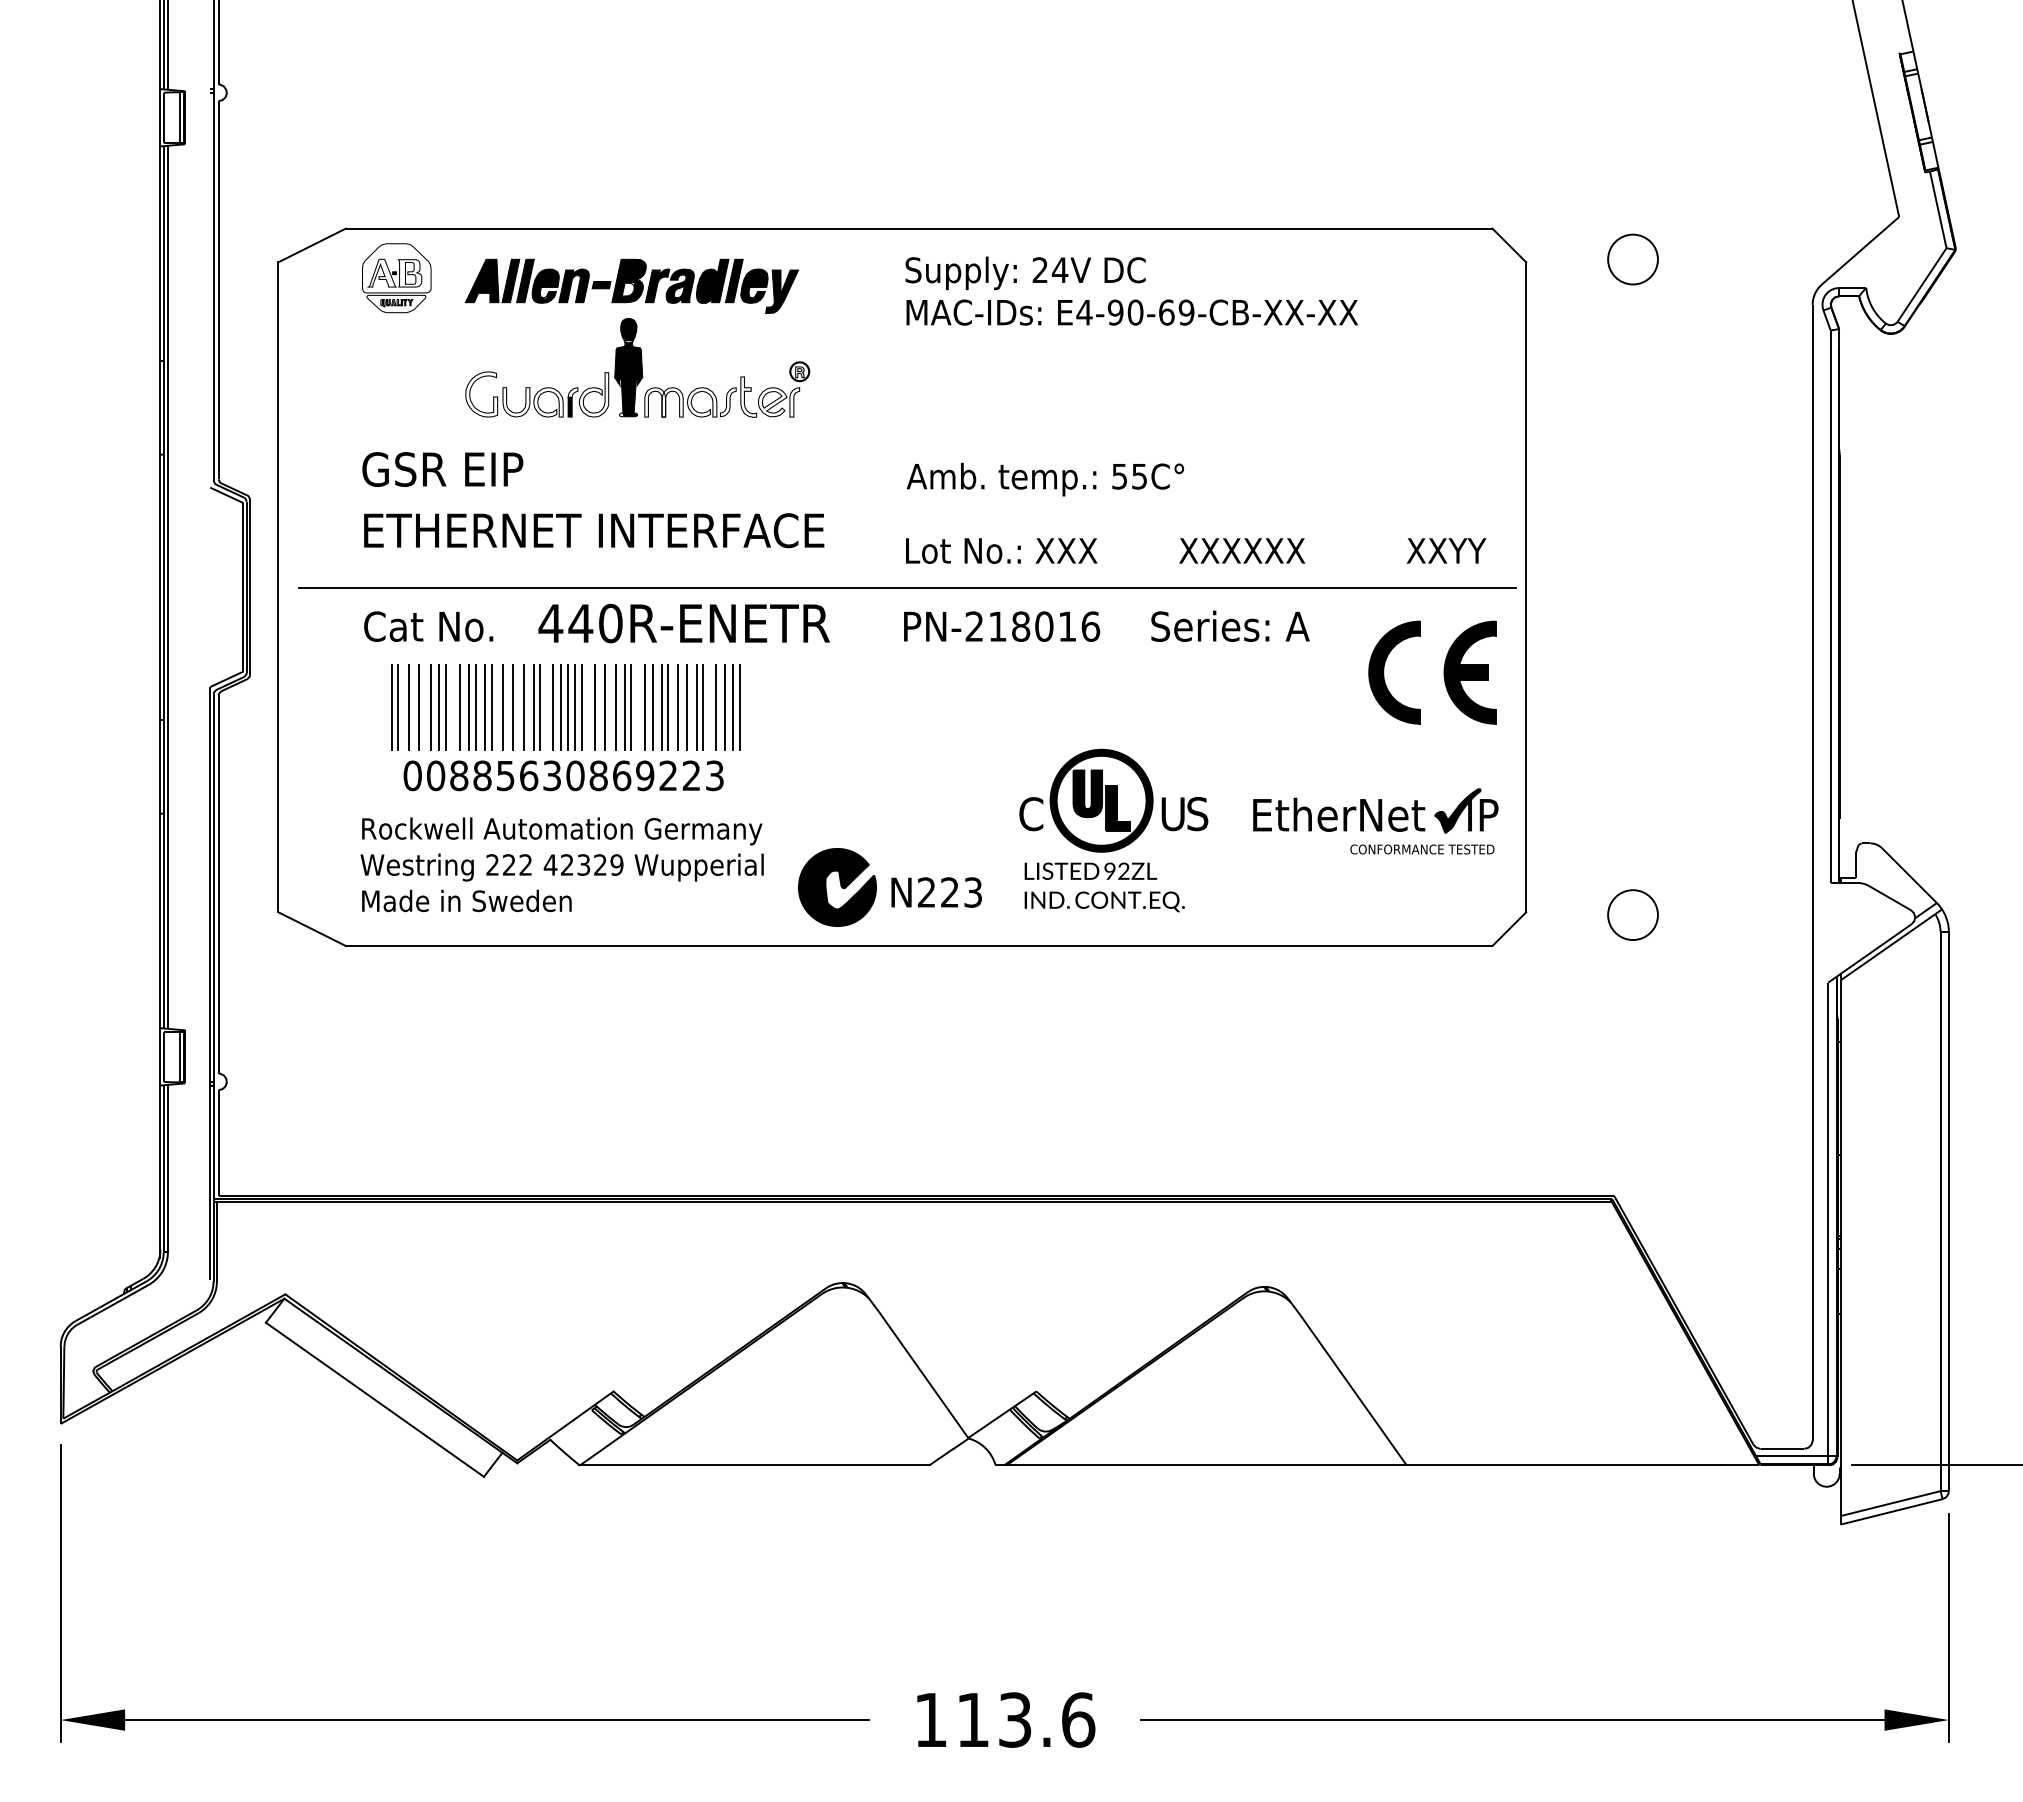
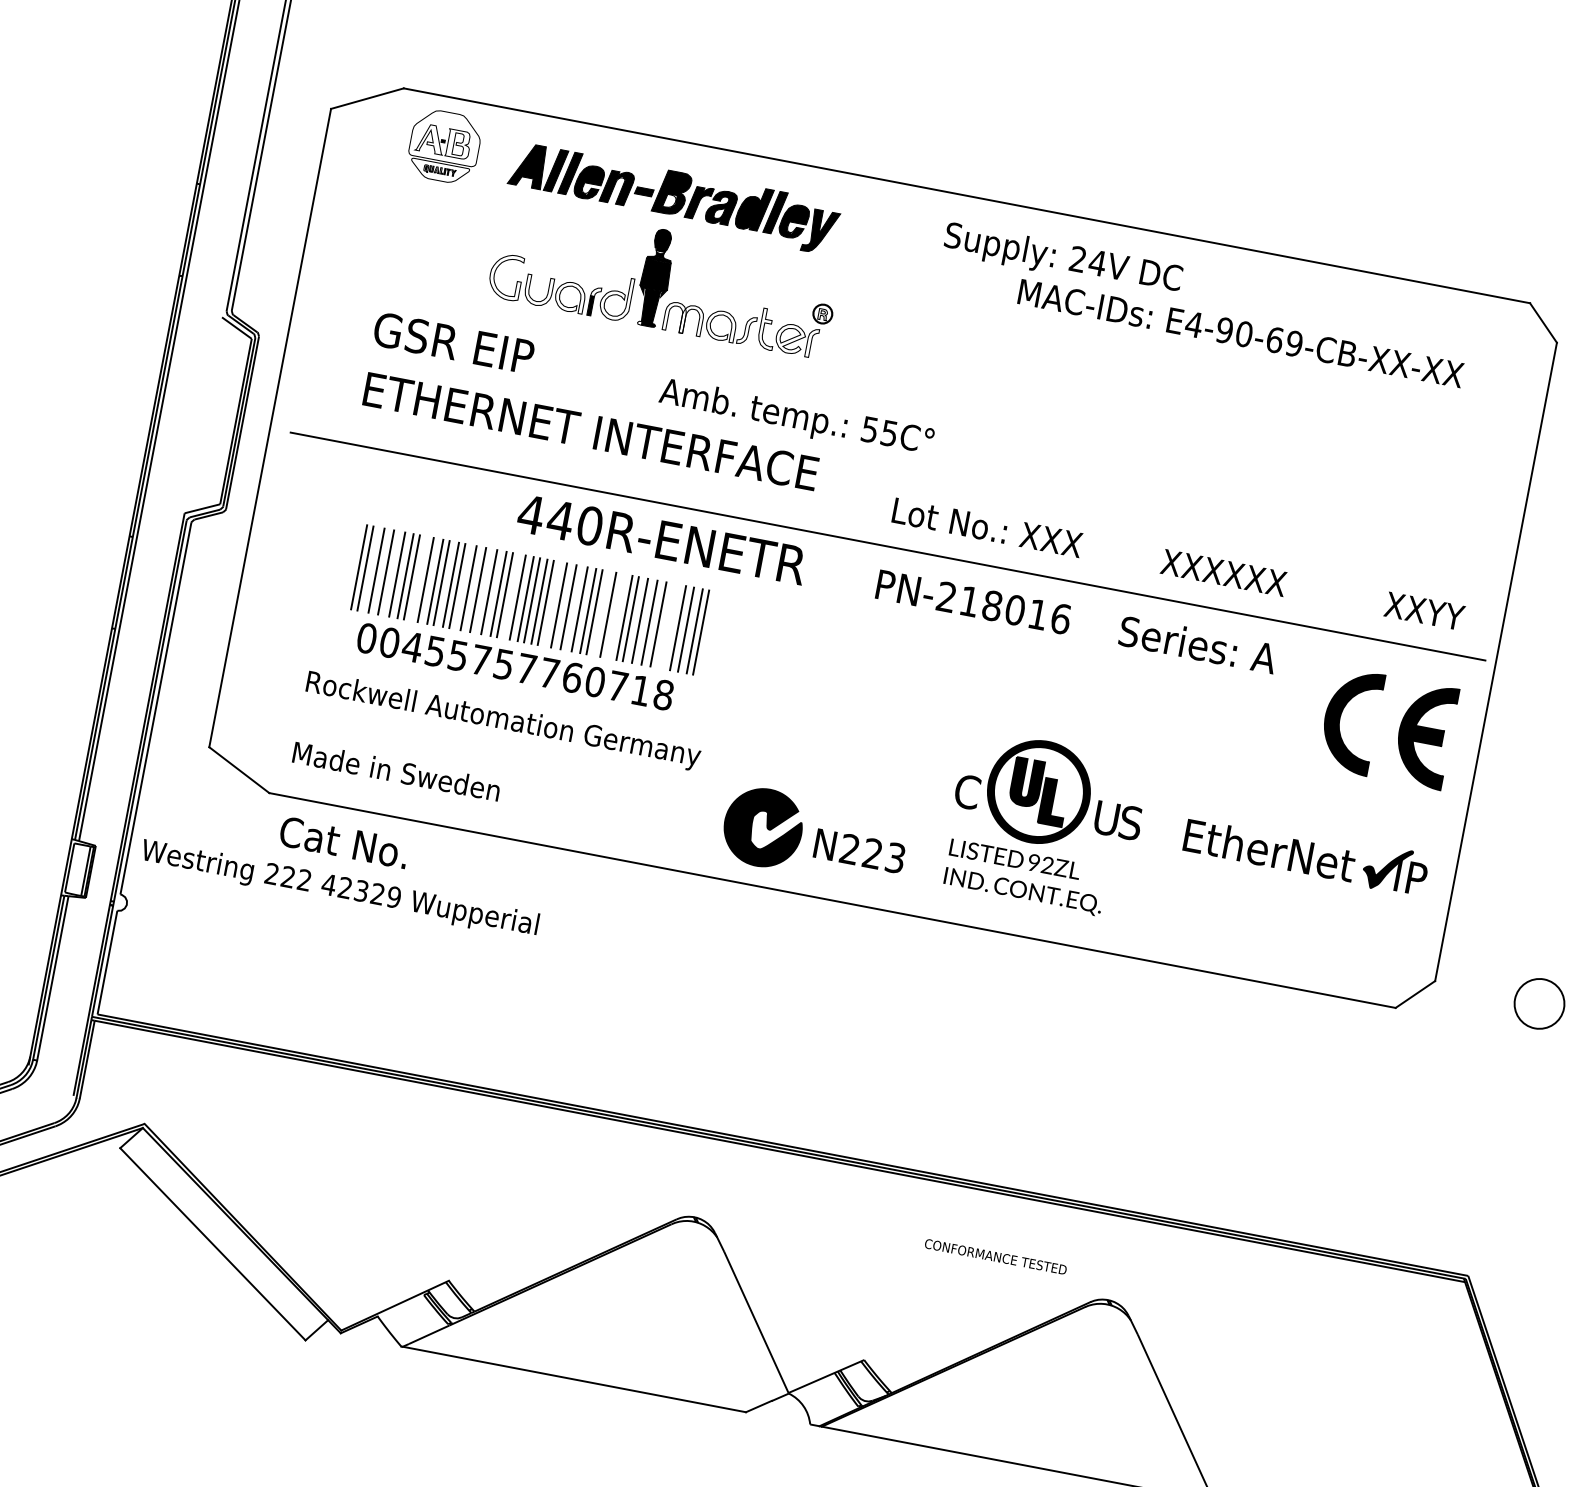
text: (1131, 312) -> (1240, 333), moved
text: (1044, 479) -> (795, 418), moved
text: (428, 626) -> (344, 842), moved
line: (653, 707) -> (616, 616), removed
line: (702, 707) -> (664, 625), removed
text: (586, 775) -> (537, 670), 00885630869223 -> 00455757760718
text: (1422, 849) -> (995, 1256), moved
text: (561, 867) -> (339, 889), moved

